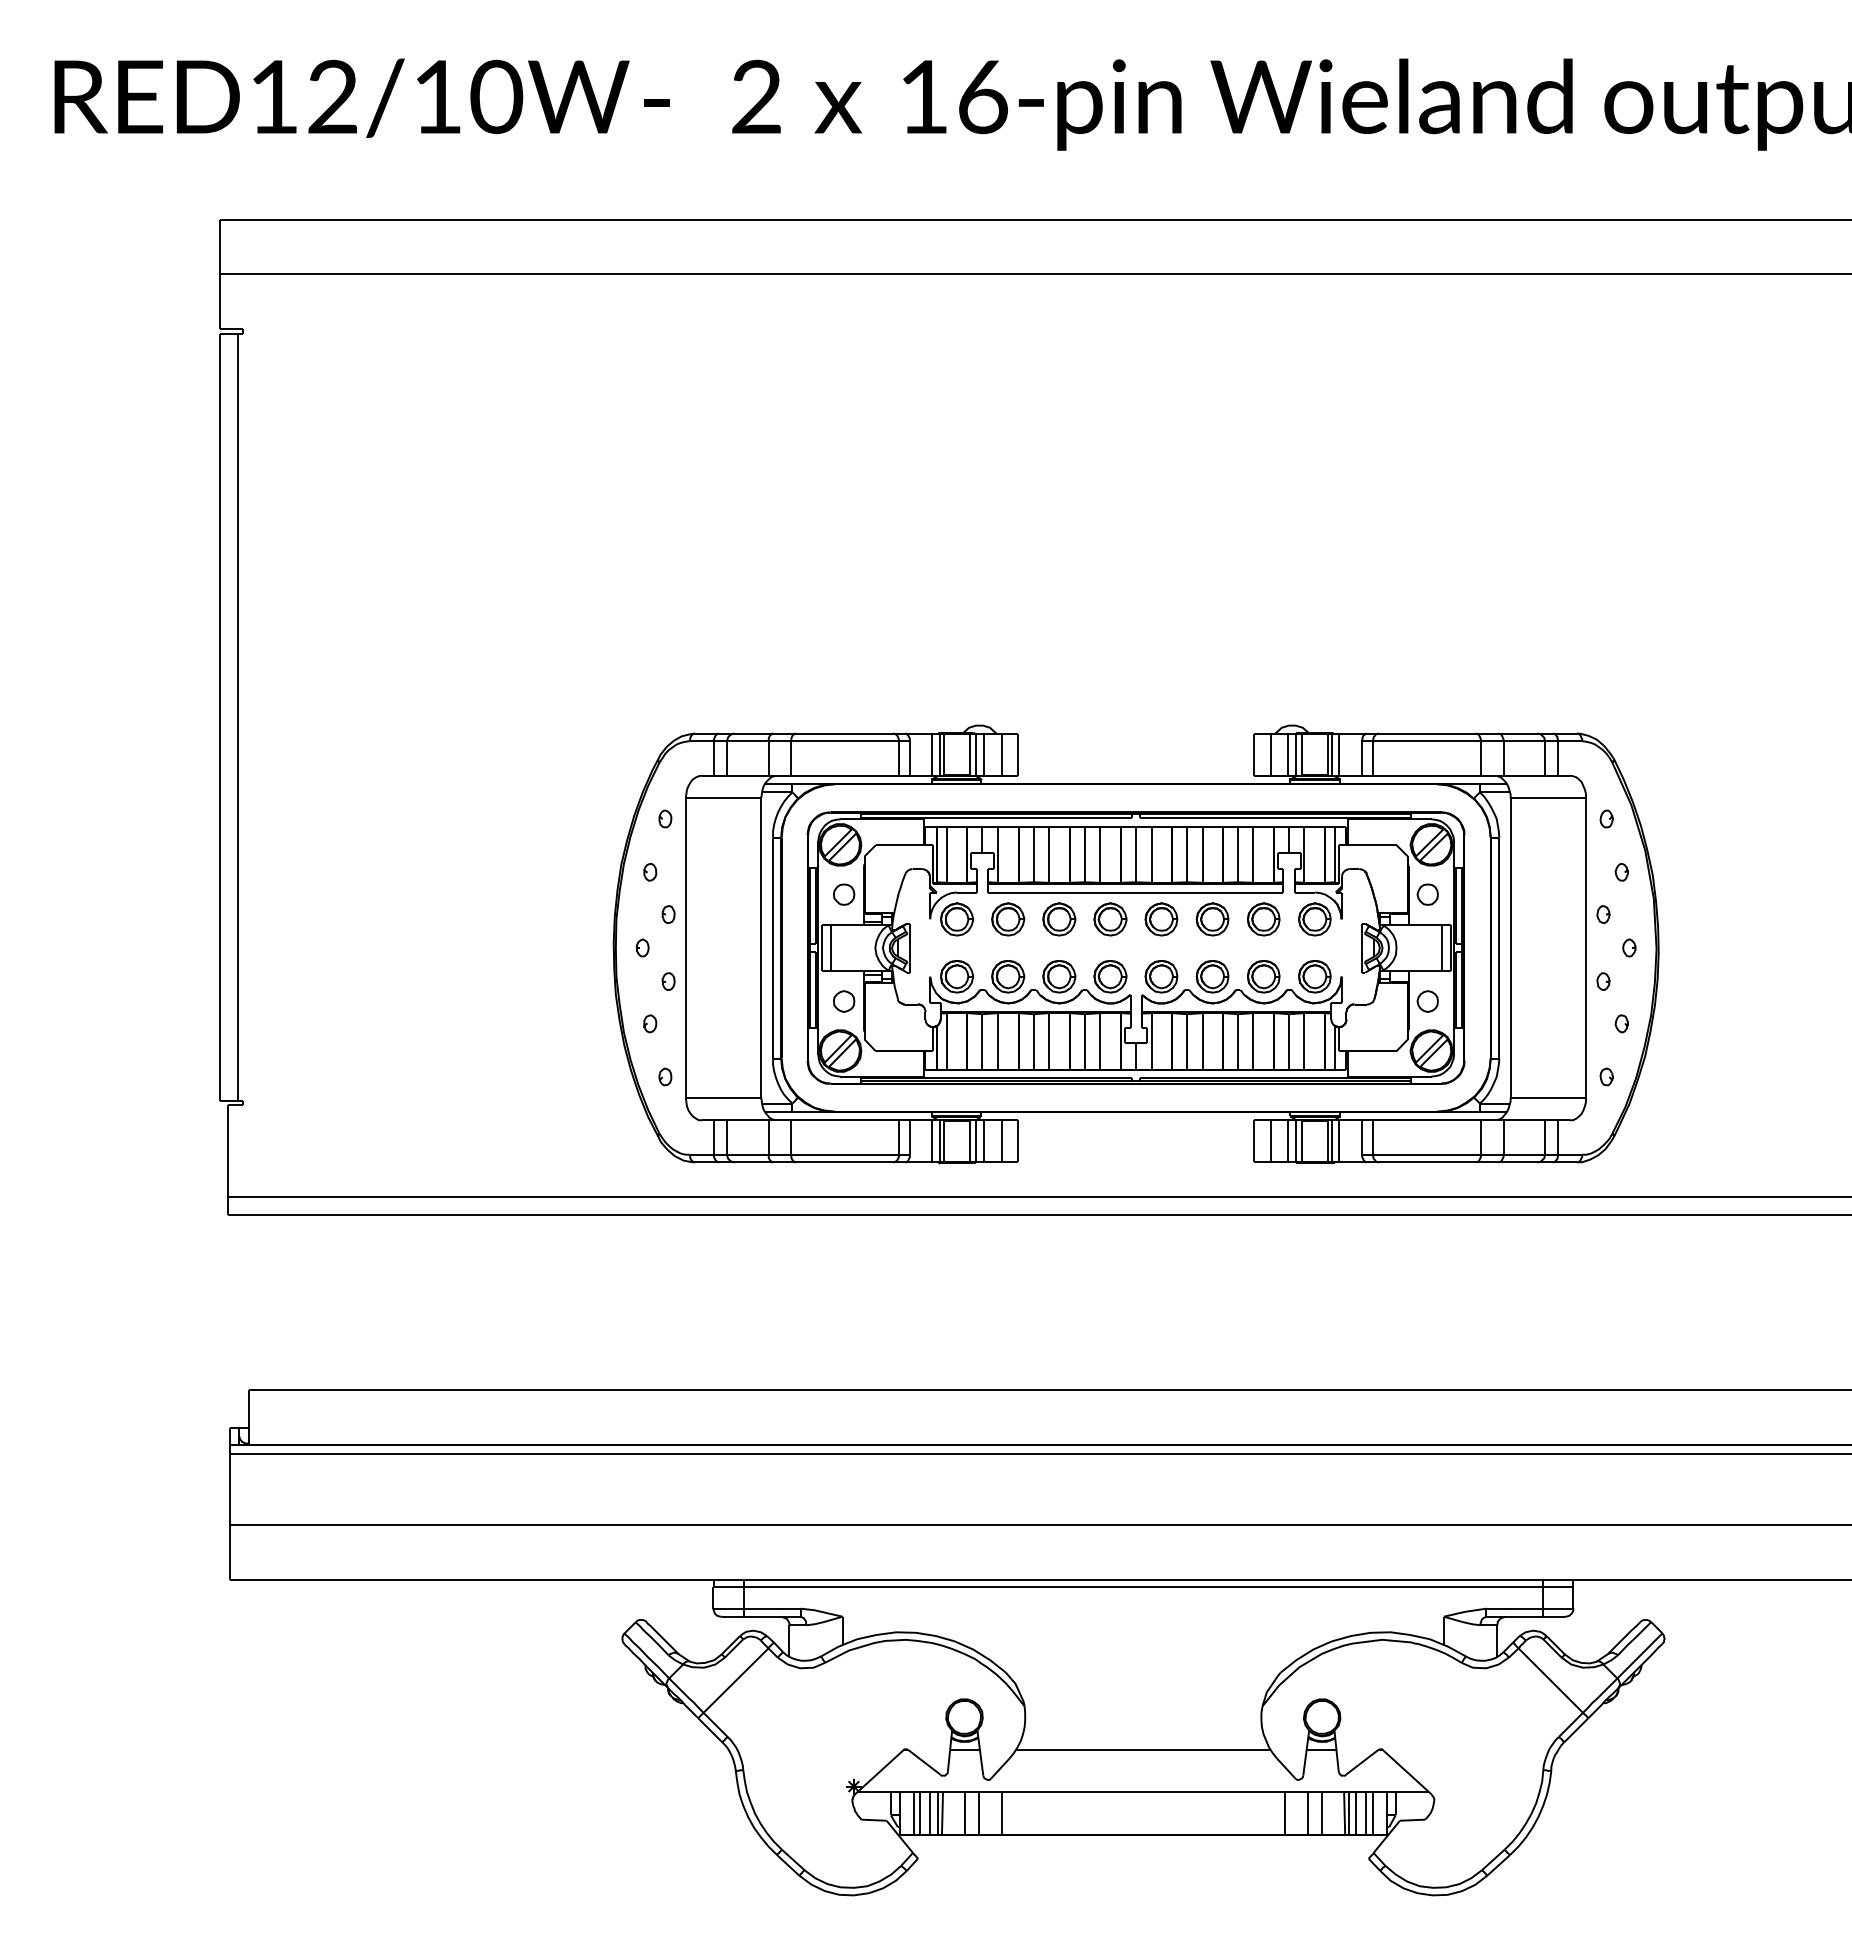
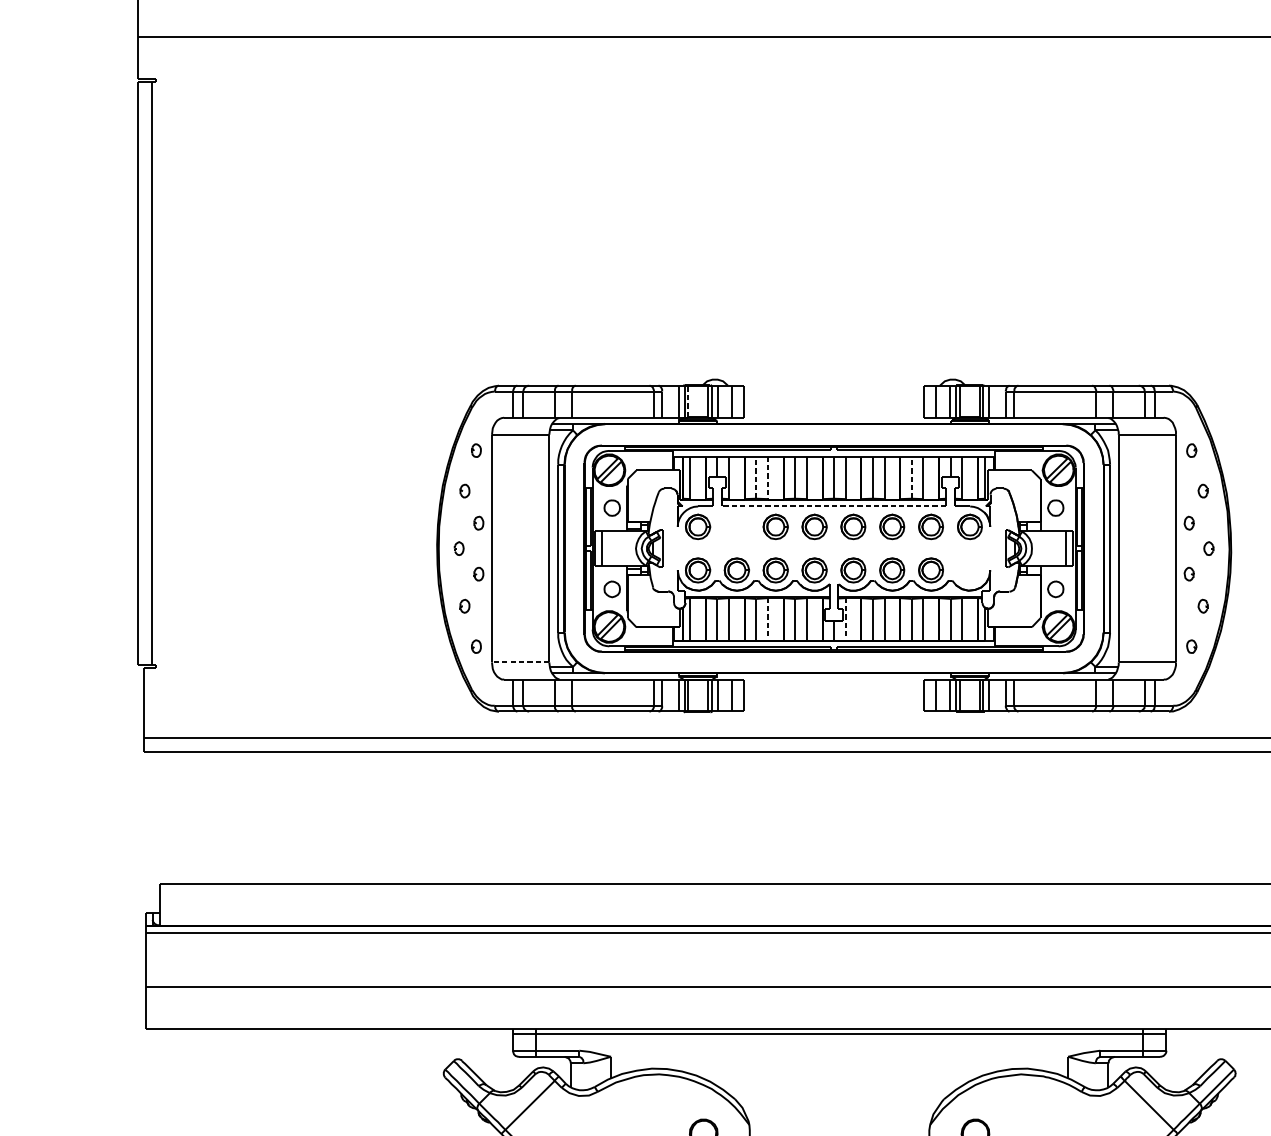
line: (944, 753) -> (688, 400), solid -> dashed
line: (1033, 854) -> (756, 477), solid -> dashed
line: (1238, 854) -> (911, 477), solid -> dashed
line: (1049, 855) -> (768, 478), solid -> dashed
line: (1135, 892) -> (833, 506), solid -> dashed
part: (1008, 919) -> (737, 526), removed
part: (1314, 976) -> (969, 570), removed
line: (1049, 1041) -> (768, 619), solid -> dashed
line: (1151, 1041) -> (845, 619), solid -> dashed
line: (723, 1097) -> (520, 662), solid -> dashed

